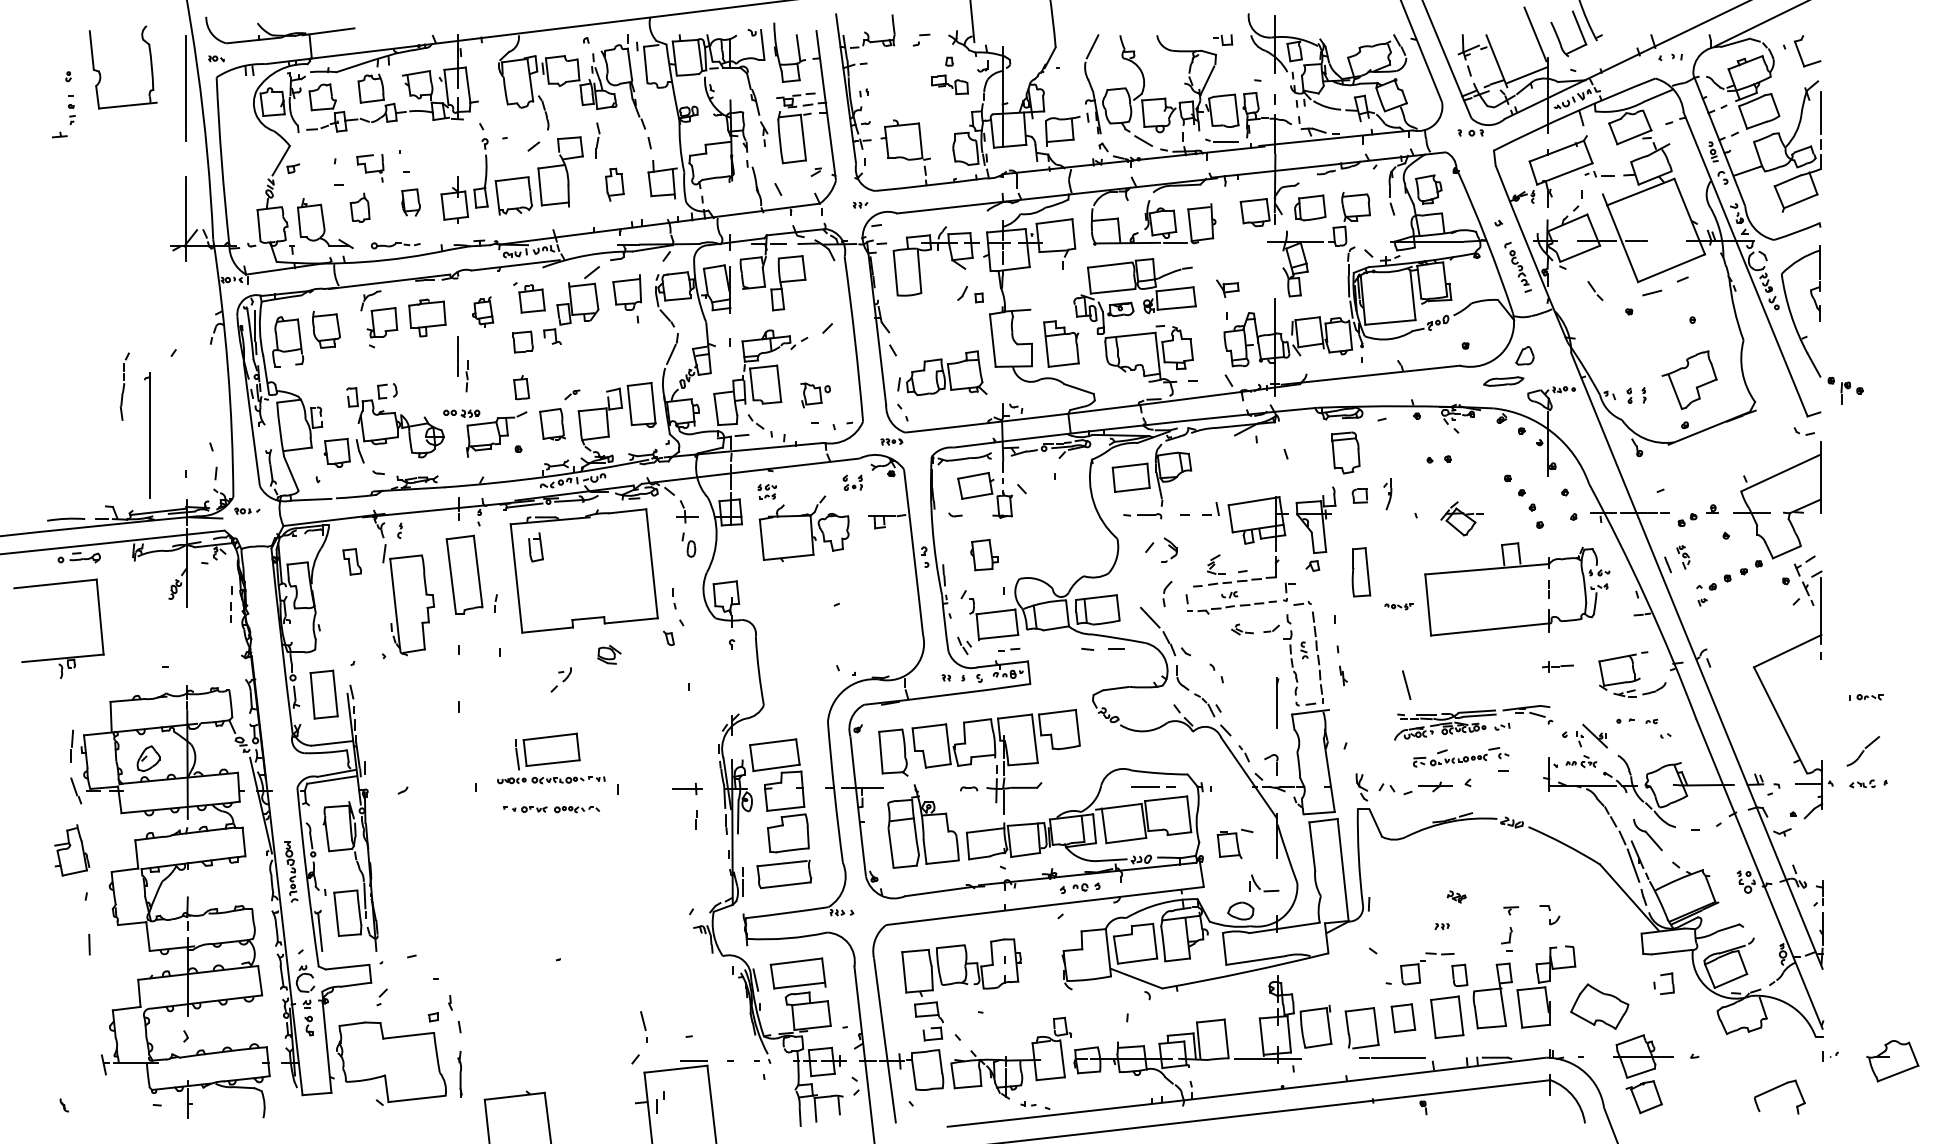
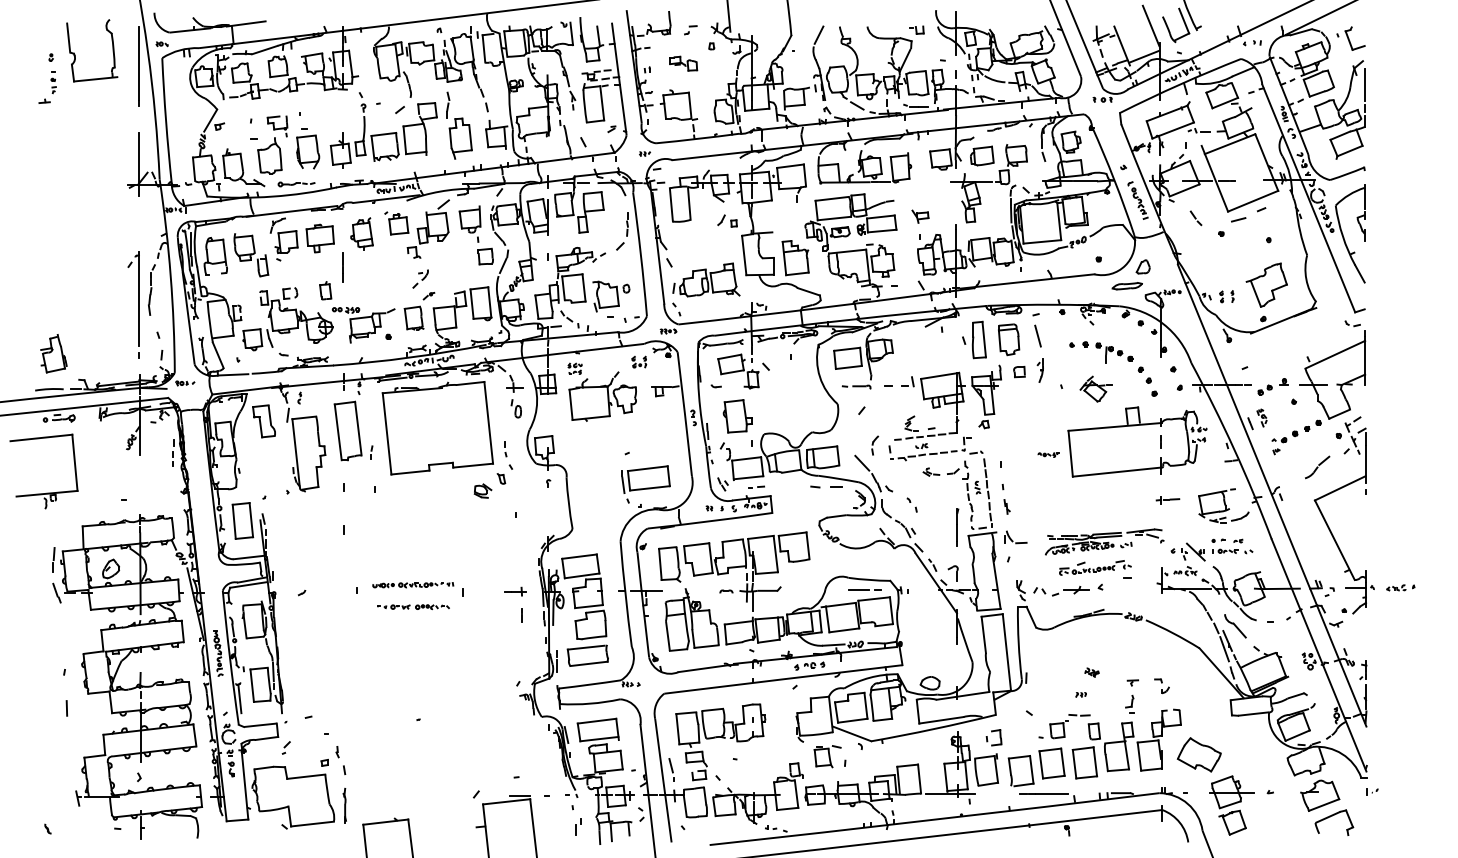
part: (949, 84) -> (683, 63), moved
part: (614, 184) -> (460, 138), size x1.67
part: (410, 202) -> (307, 151), size x1.67
part: (359, 207) -> (269, 155), size x1.67
part: (482, 311) -> (361, 233), size x1.43
part: (522, 341) -> (485, 256), moved
part: (466, 376) -> (627, 224), moved
part: (124, 386) -> (151, 289), moved
part: (521, 387) -> (325, 290), moved
part: (1845, 390) -> (1109, 352), moved
part: (815, 395) -> (611, 296), size x1.67
part: (147, 435) -> (137, 298), moved
part: (535, 547) -> (262, 265), moved
part: (1169, 549) -> (859, 499), moved
part: (984, 554) -> (737, 415), size x1.43
part: (351, 561) -> (263, 421), size x1.67
part: (1361, 572) -> (979, 340), moved
part: (609, 654) -> (483, 490), moved
part: (560, 679) -> (420, 278), moved
line: (1406, 684) -> (1037, 335), moved
part: (1866, 697) -> (1225, 551), moved
part: (547, 751) -> (645, 479), moved
part: (1863, 751) -> (1317, 467), moved
part: (1234, 843) -> (827, 756), moved
part: (72, 850) -> (54, 353), moved
part: (1258, 885) -> (1011, 538), moved
part: (1661, 976) -> (992, 732), moved
part: (1403, 1018) -> (1052, 763), size x1.43
part: (643, 1026) -> (671, 769), moved
part: (1892, 1061) -> (1319, 796), moved
part: (660, 1102) -> (578, 826), moved

